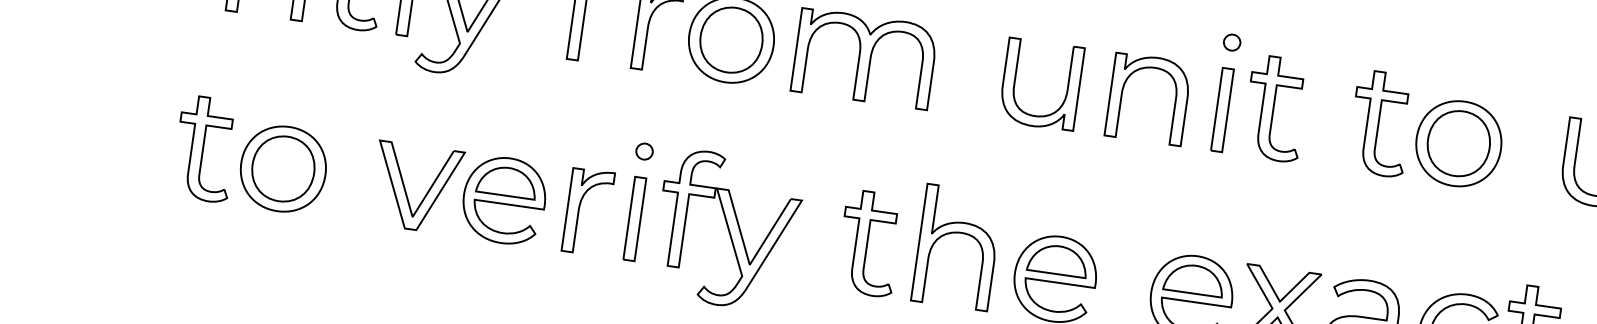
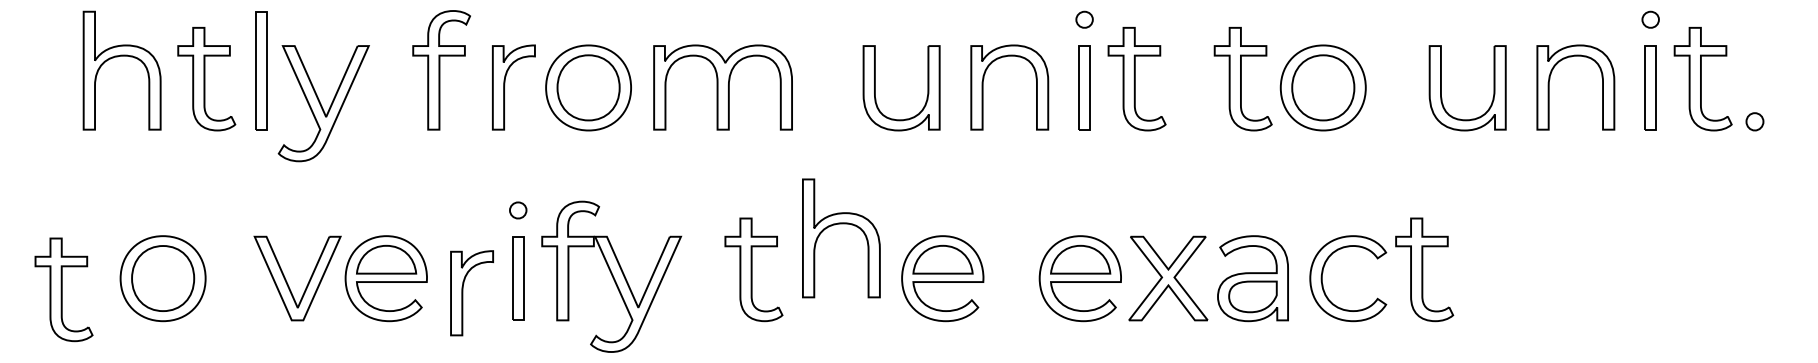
part: (204, 148) -> (63, 289), moved
part: (579, 211) -> (463, 293), moved
part: (959, 233) -> (841, 224), moved

